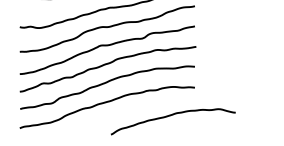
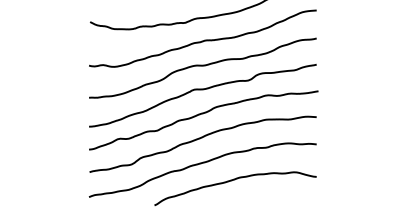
curve: (173, 115) -> (235, 180), moved

